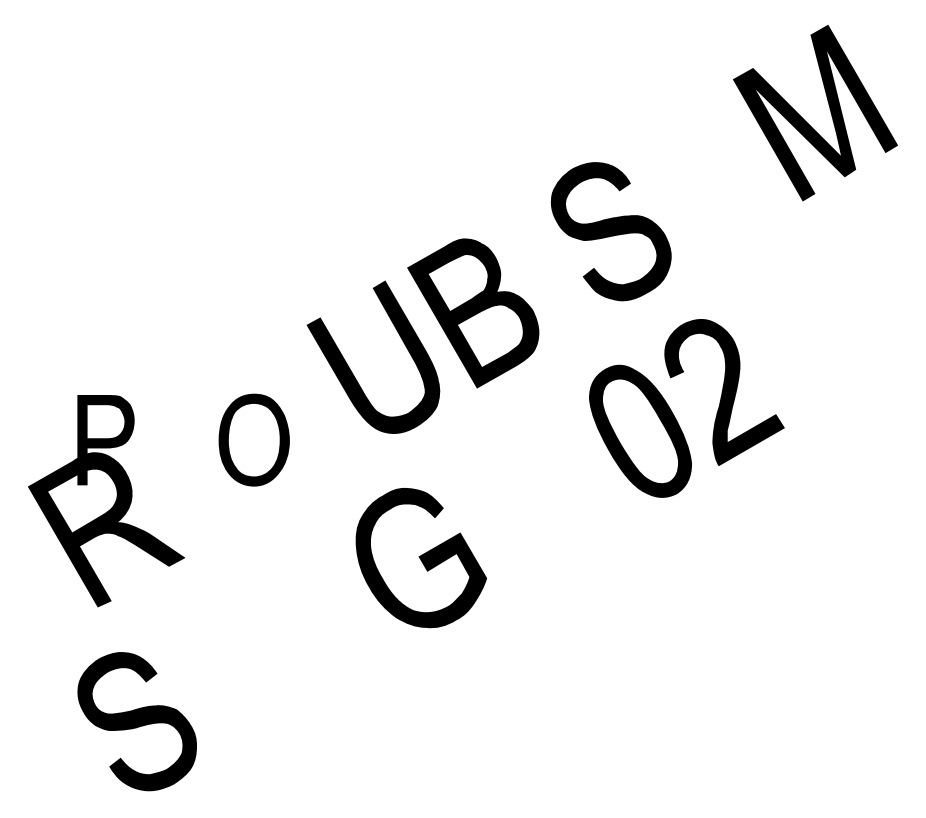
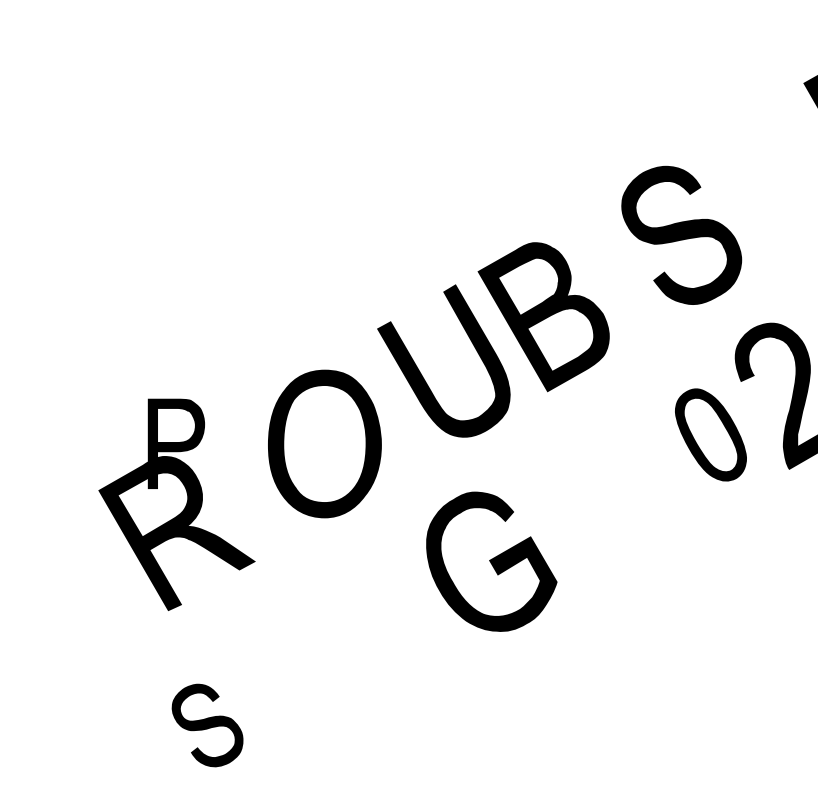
part: (640, 430) -> (710, 434), size x0.7
part: (253, 439) -> (323, 443), size x1.6
part: (136, 721) -> (206, 725), size x0.6

